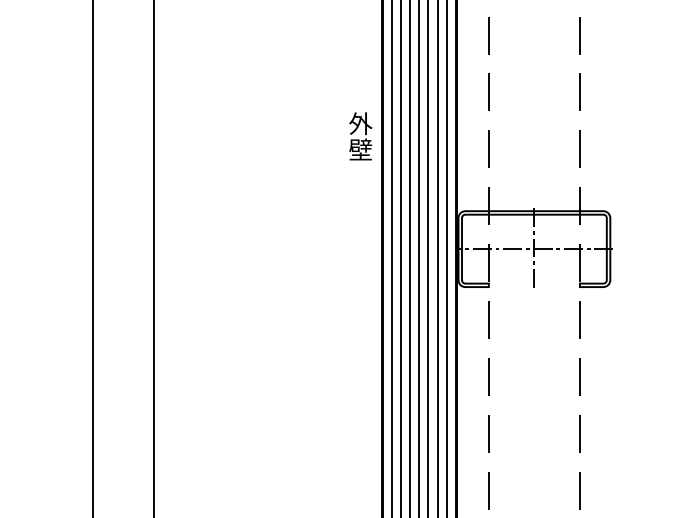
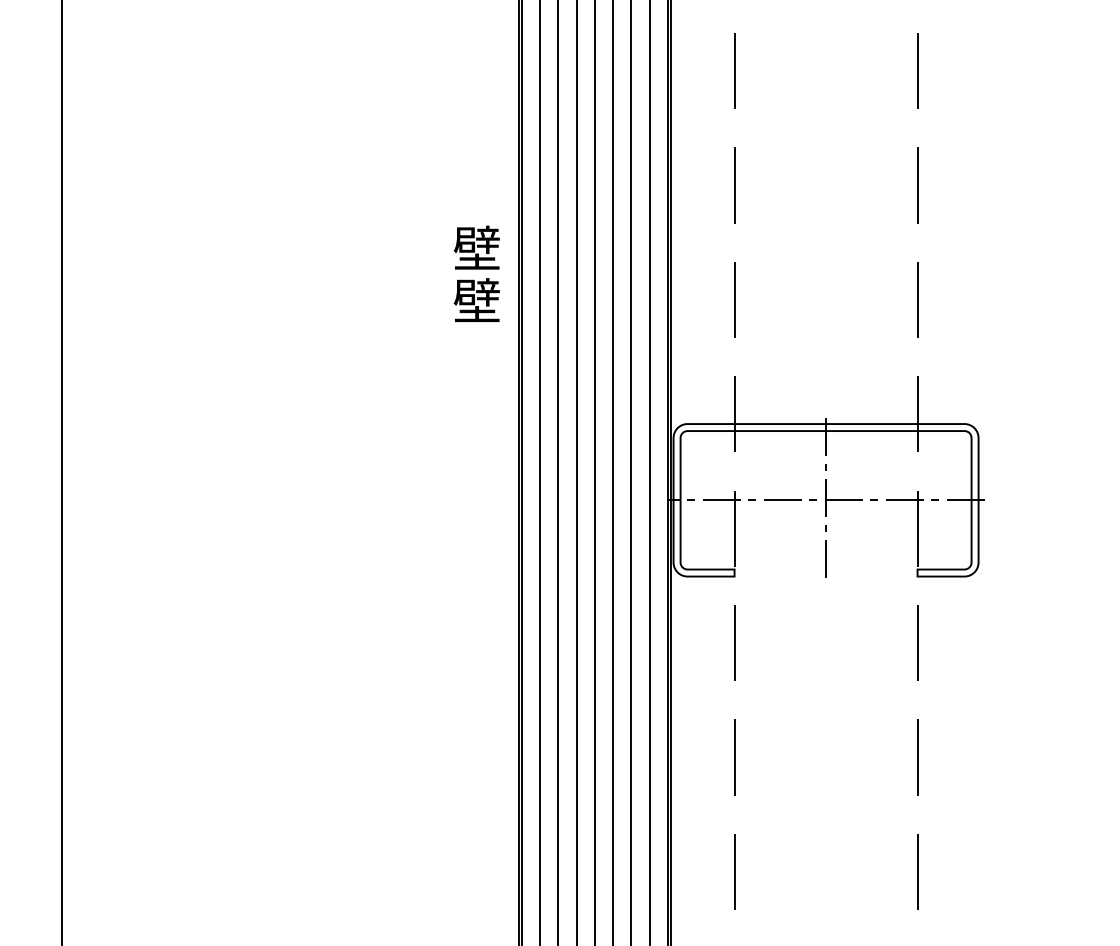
text: (360, 123) -> (476, 247), 外 -> 壁

